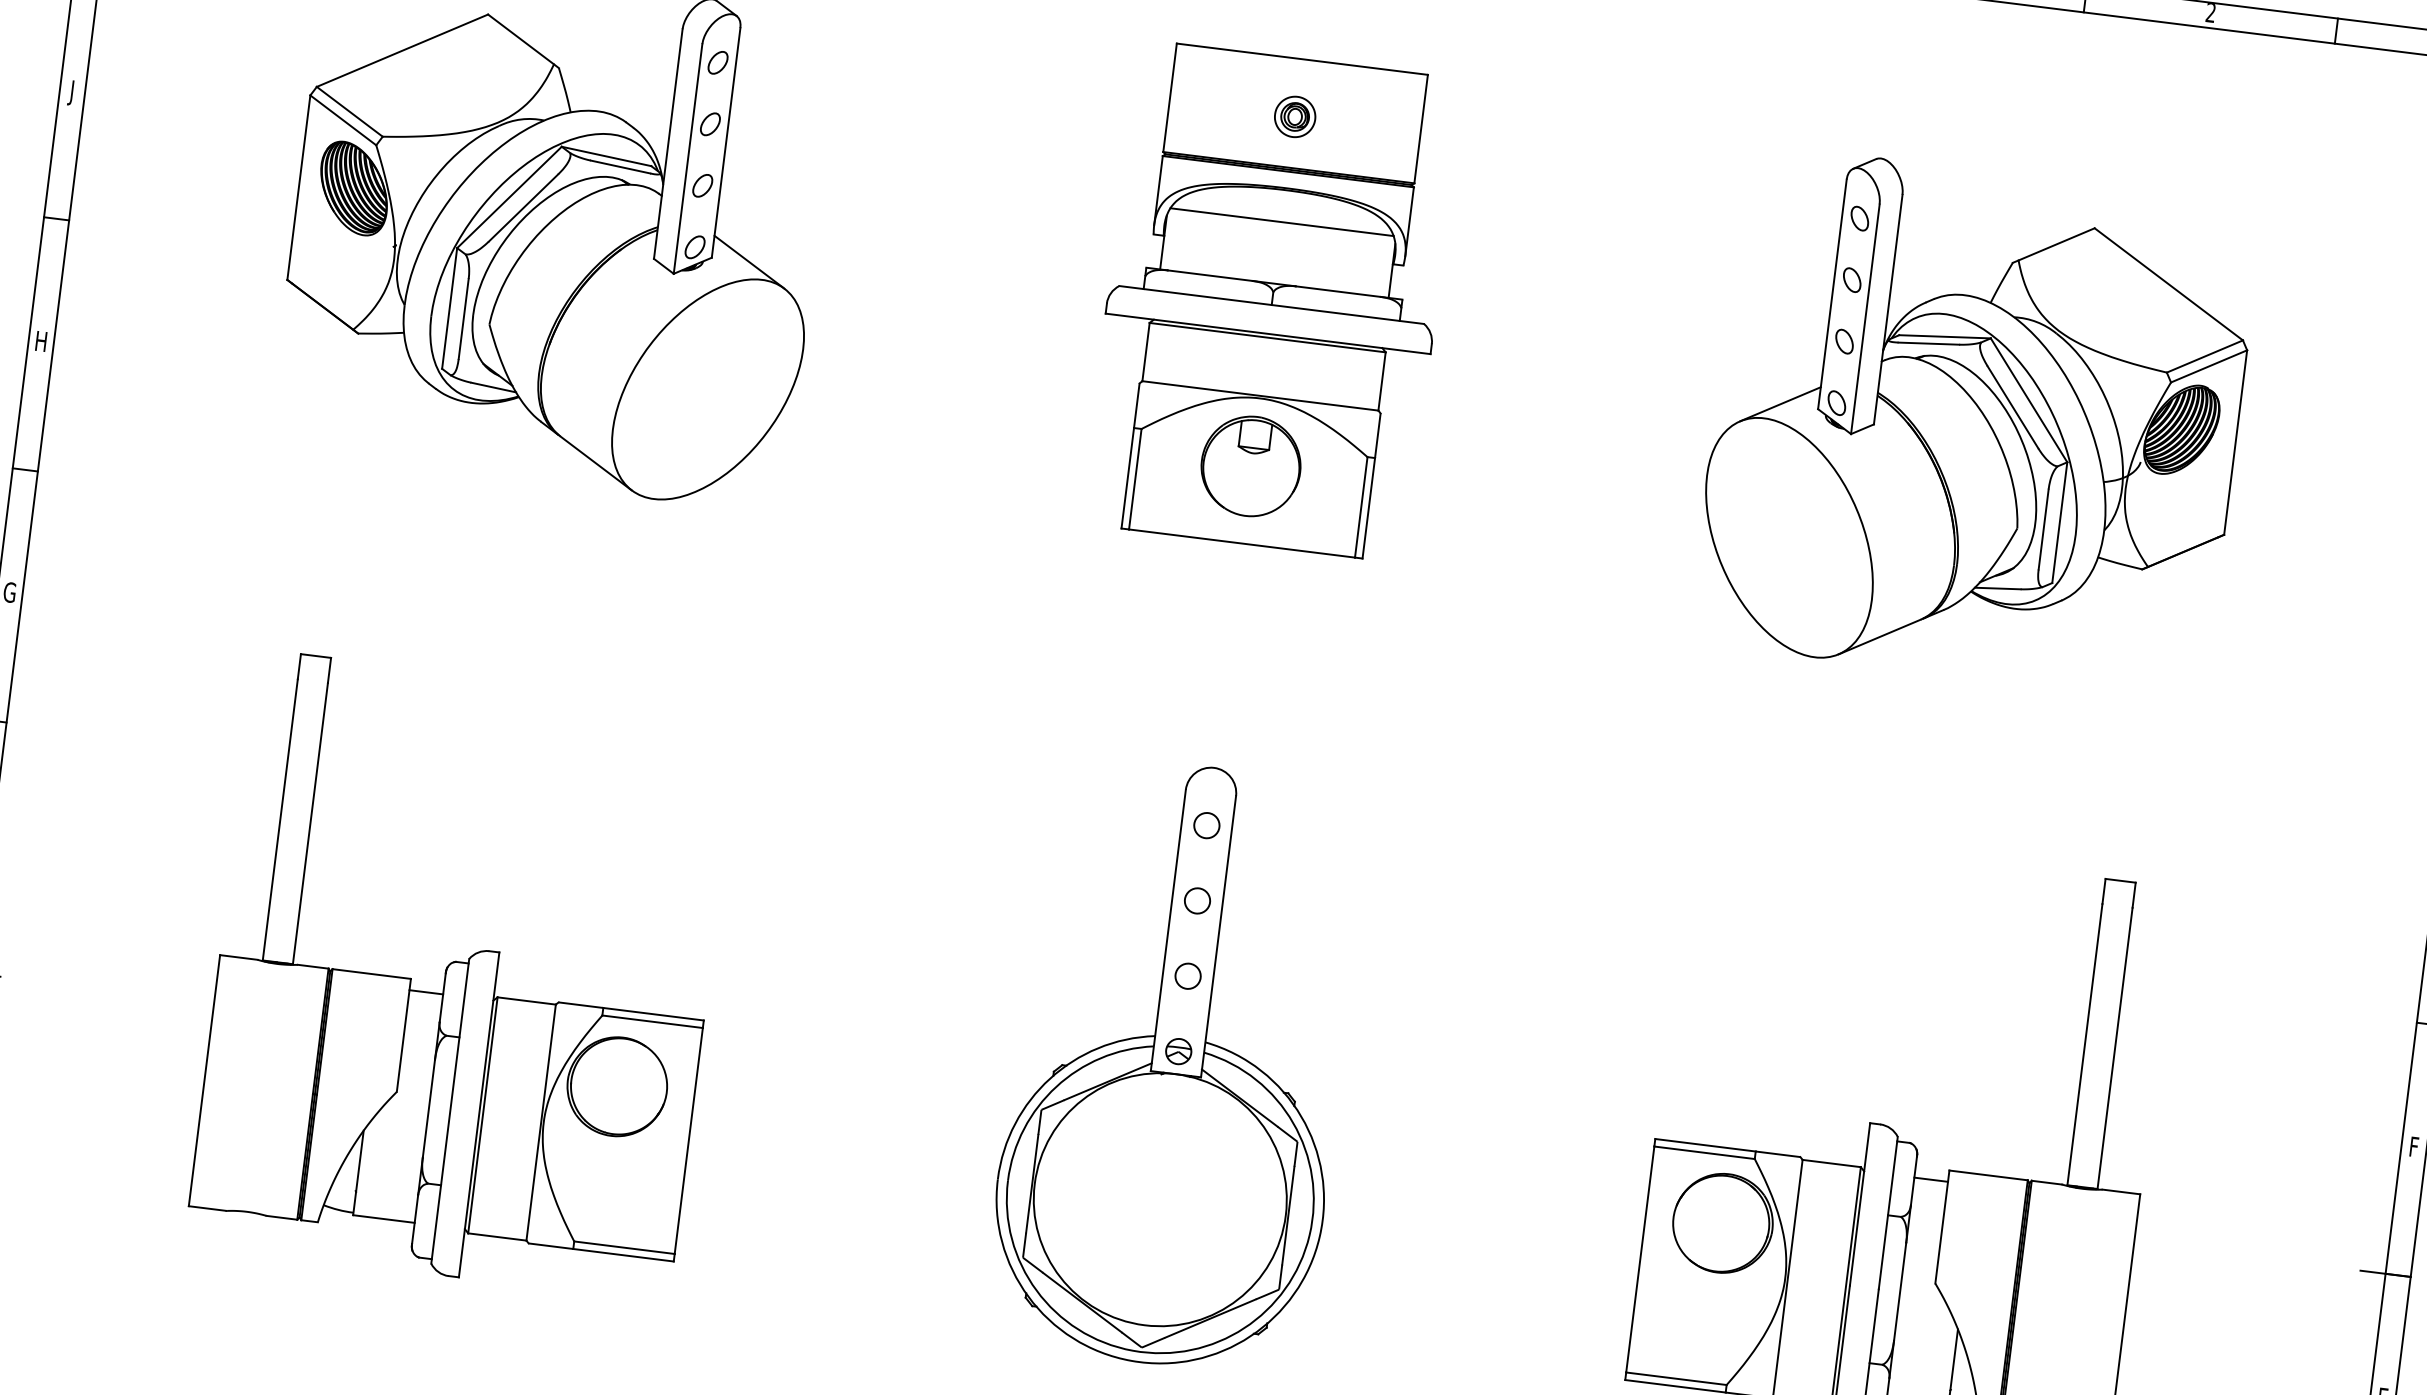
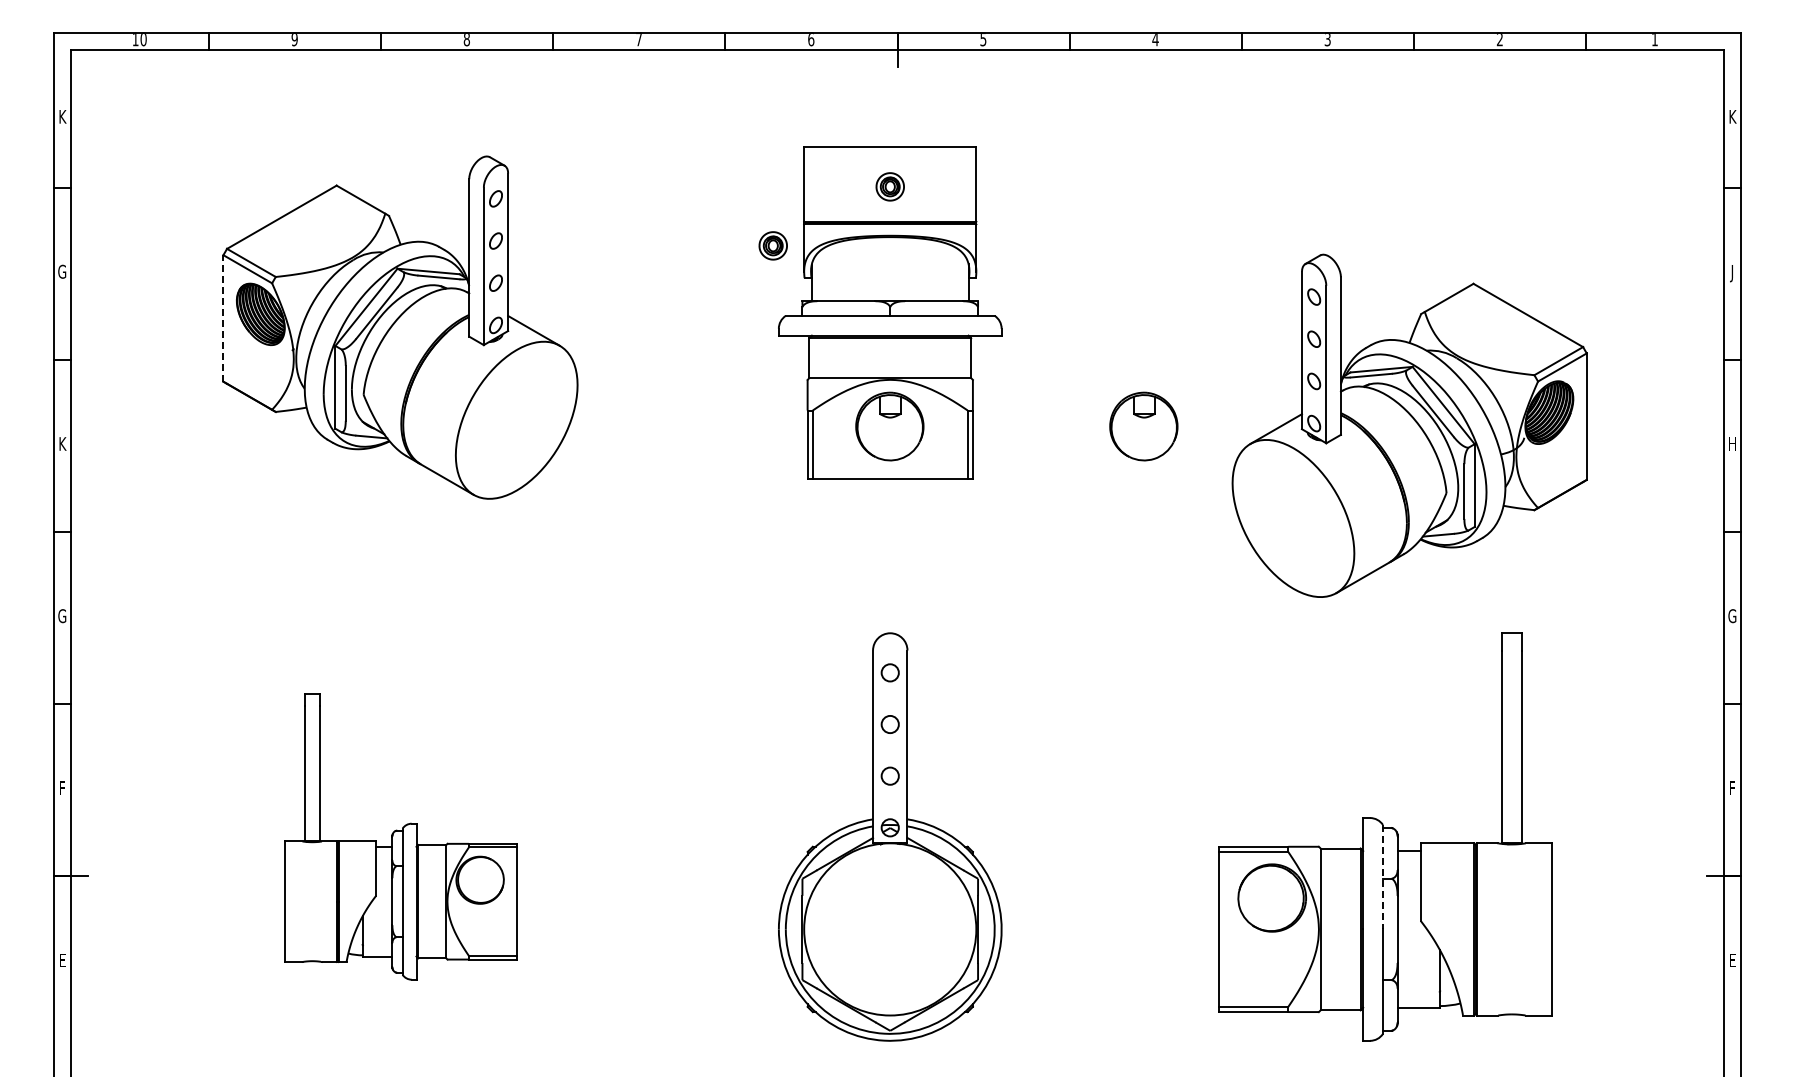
text: (72, 92) -> (62, 273), J -> G
part: (1112, 181) -> (772, 245), added
line: (299, 186) -> (223, 317), solid -> dashed
line: (1280, 222) -> (889, 259), removed
text: (41, 340) -> (62, 443), H -> K
part: (1975, 423) -> (1409, 425), moved
part: (1620, 512) -> (1143, 426), added
part: (462, 975) -> (400, 836), size x0.7
line: (1887, 1213) -> (1382, 877), solid -> dashed

